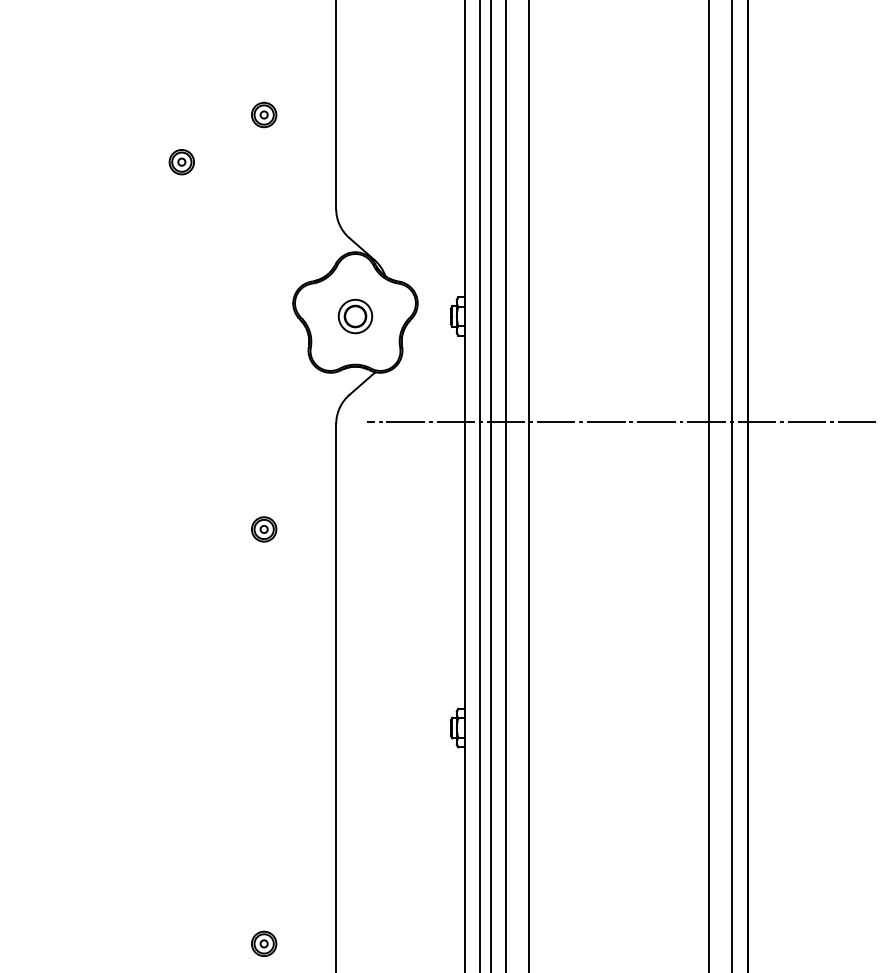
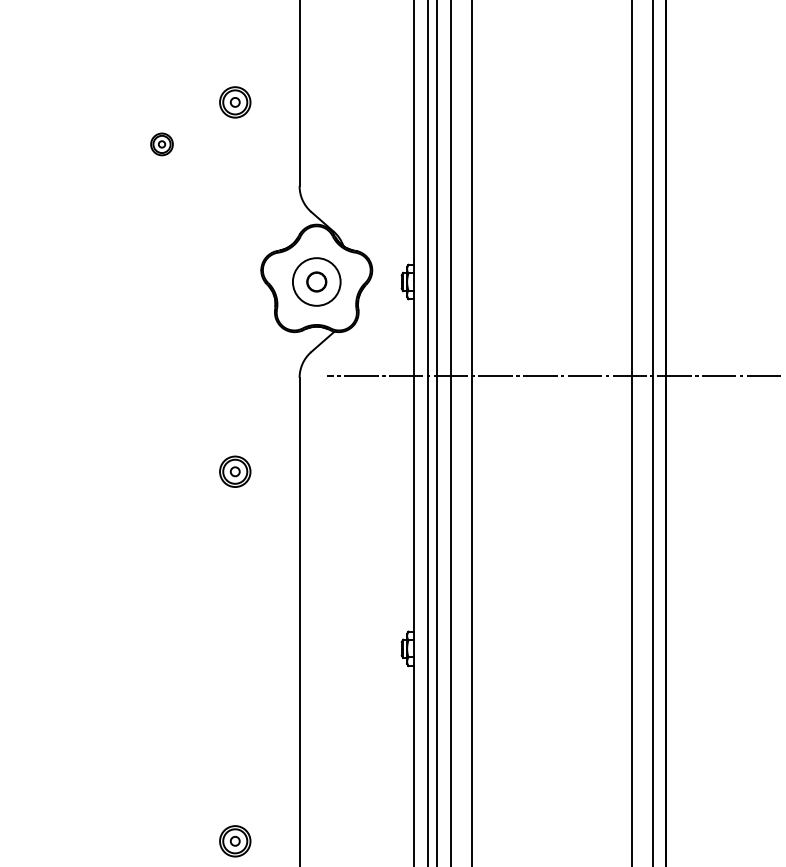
part: (264, 114) -> (235, 101), size x1.4
circle: (355, 316) -> (316, 281), size x1.6
part: (264, 529) -> (235, 471), size x1.4
part: (264, 943) -> (235, 840), size x1.4

